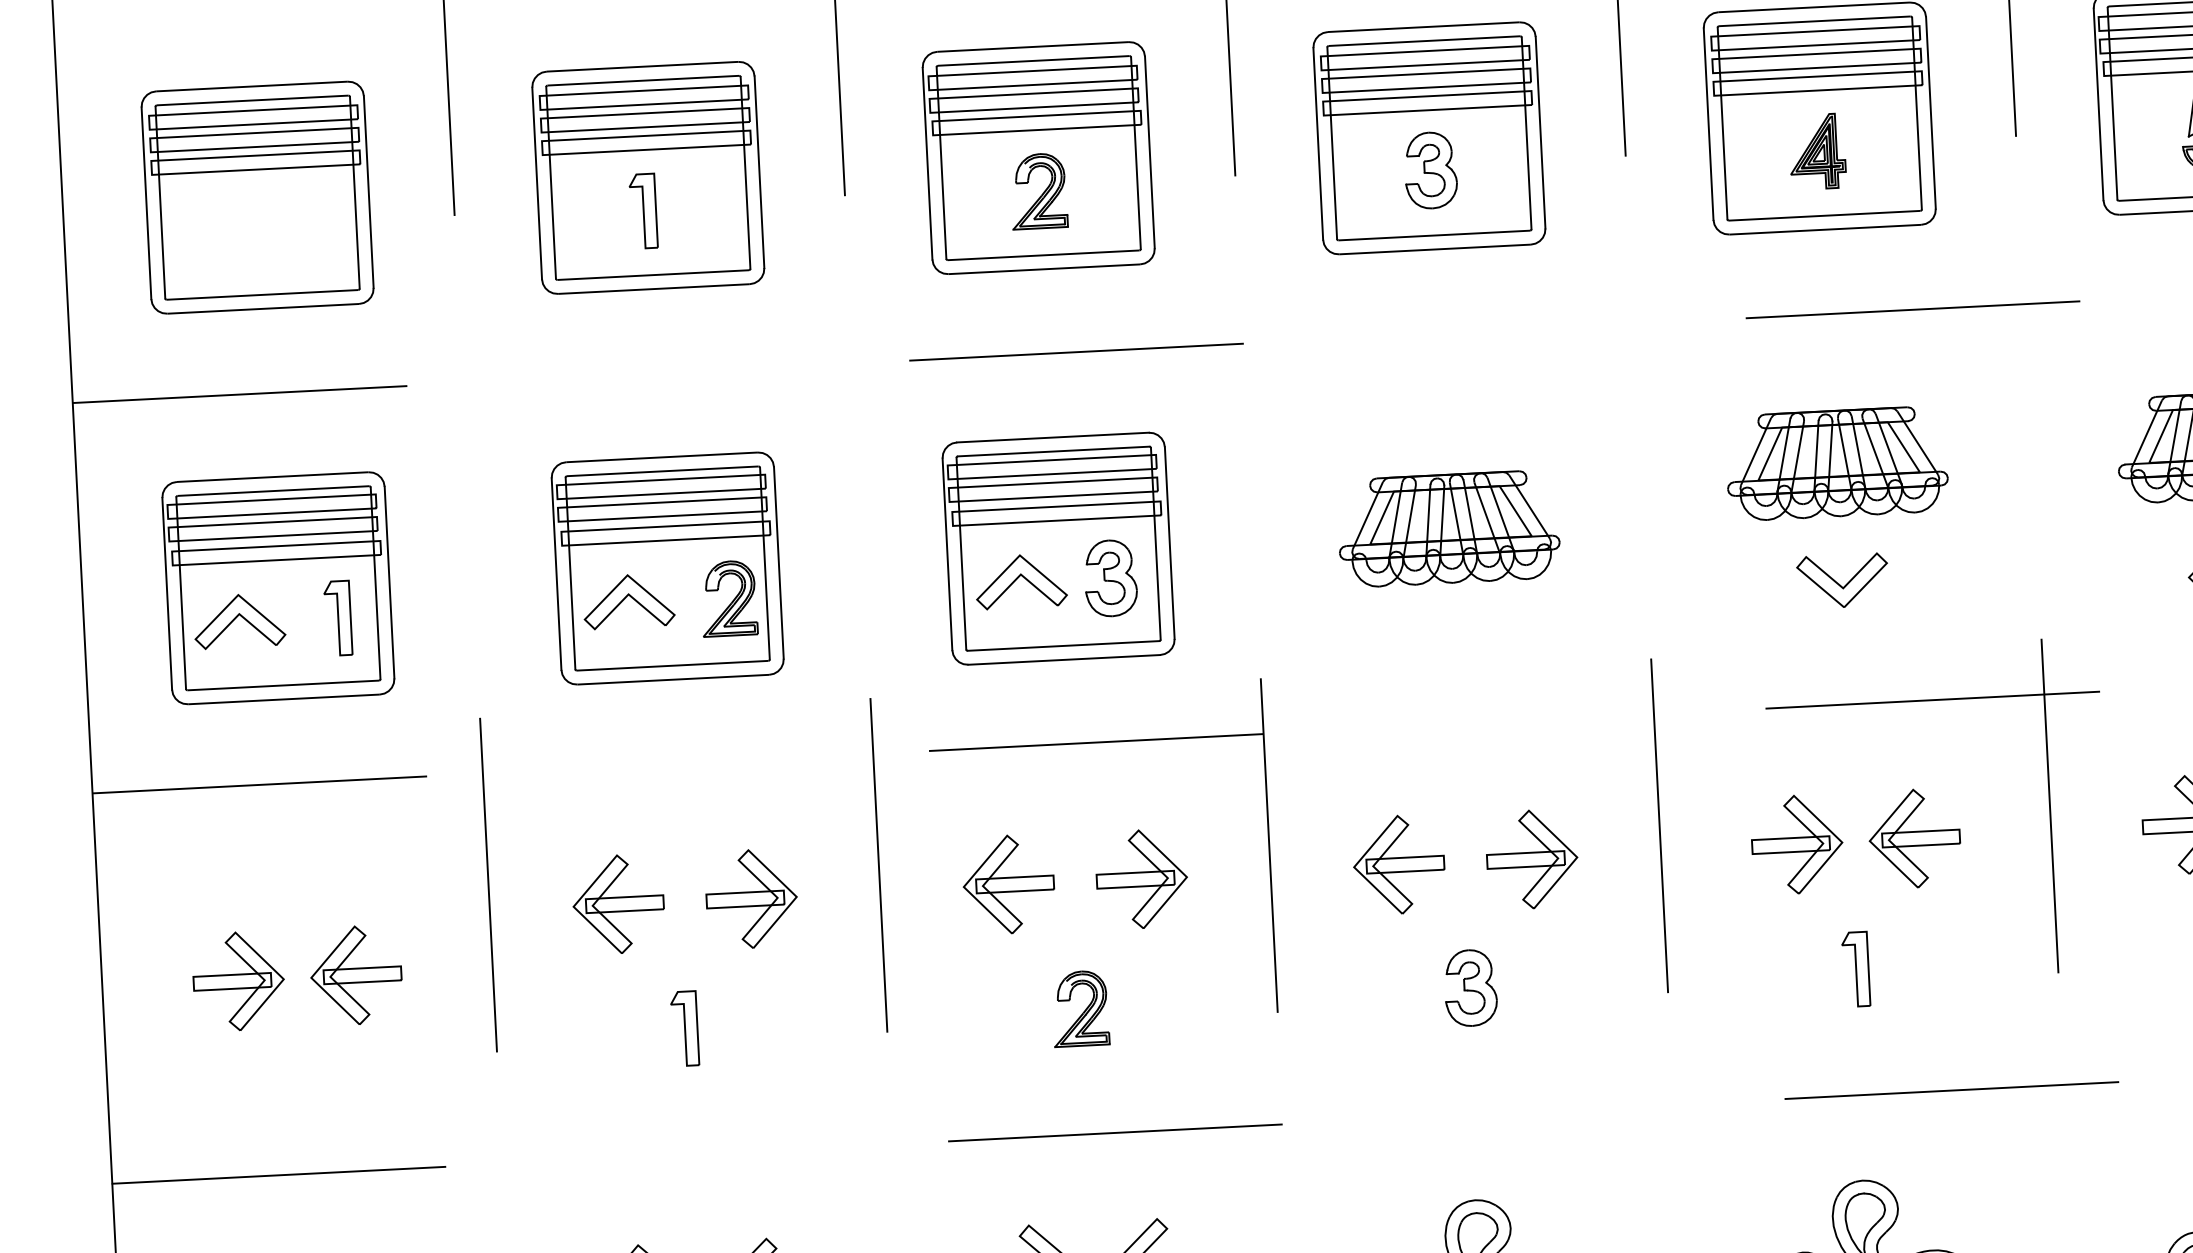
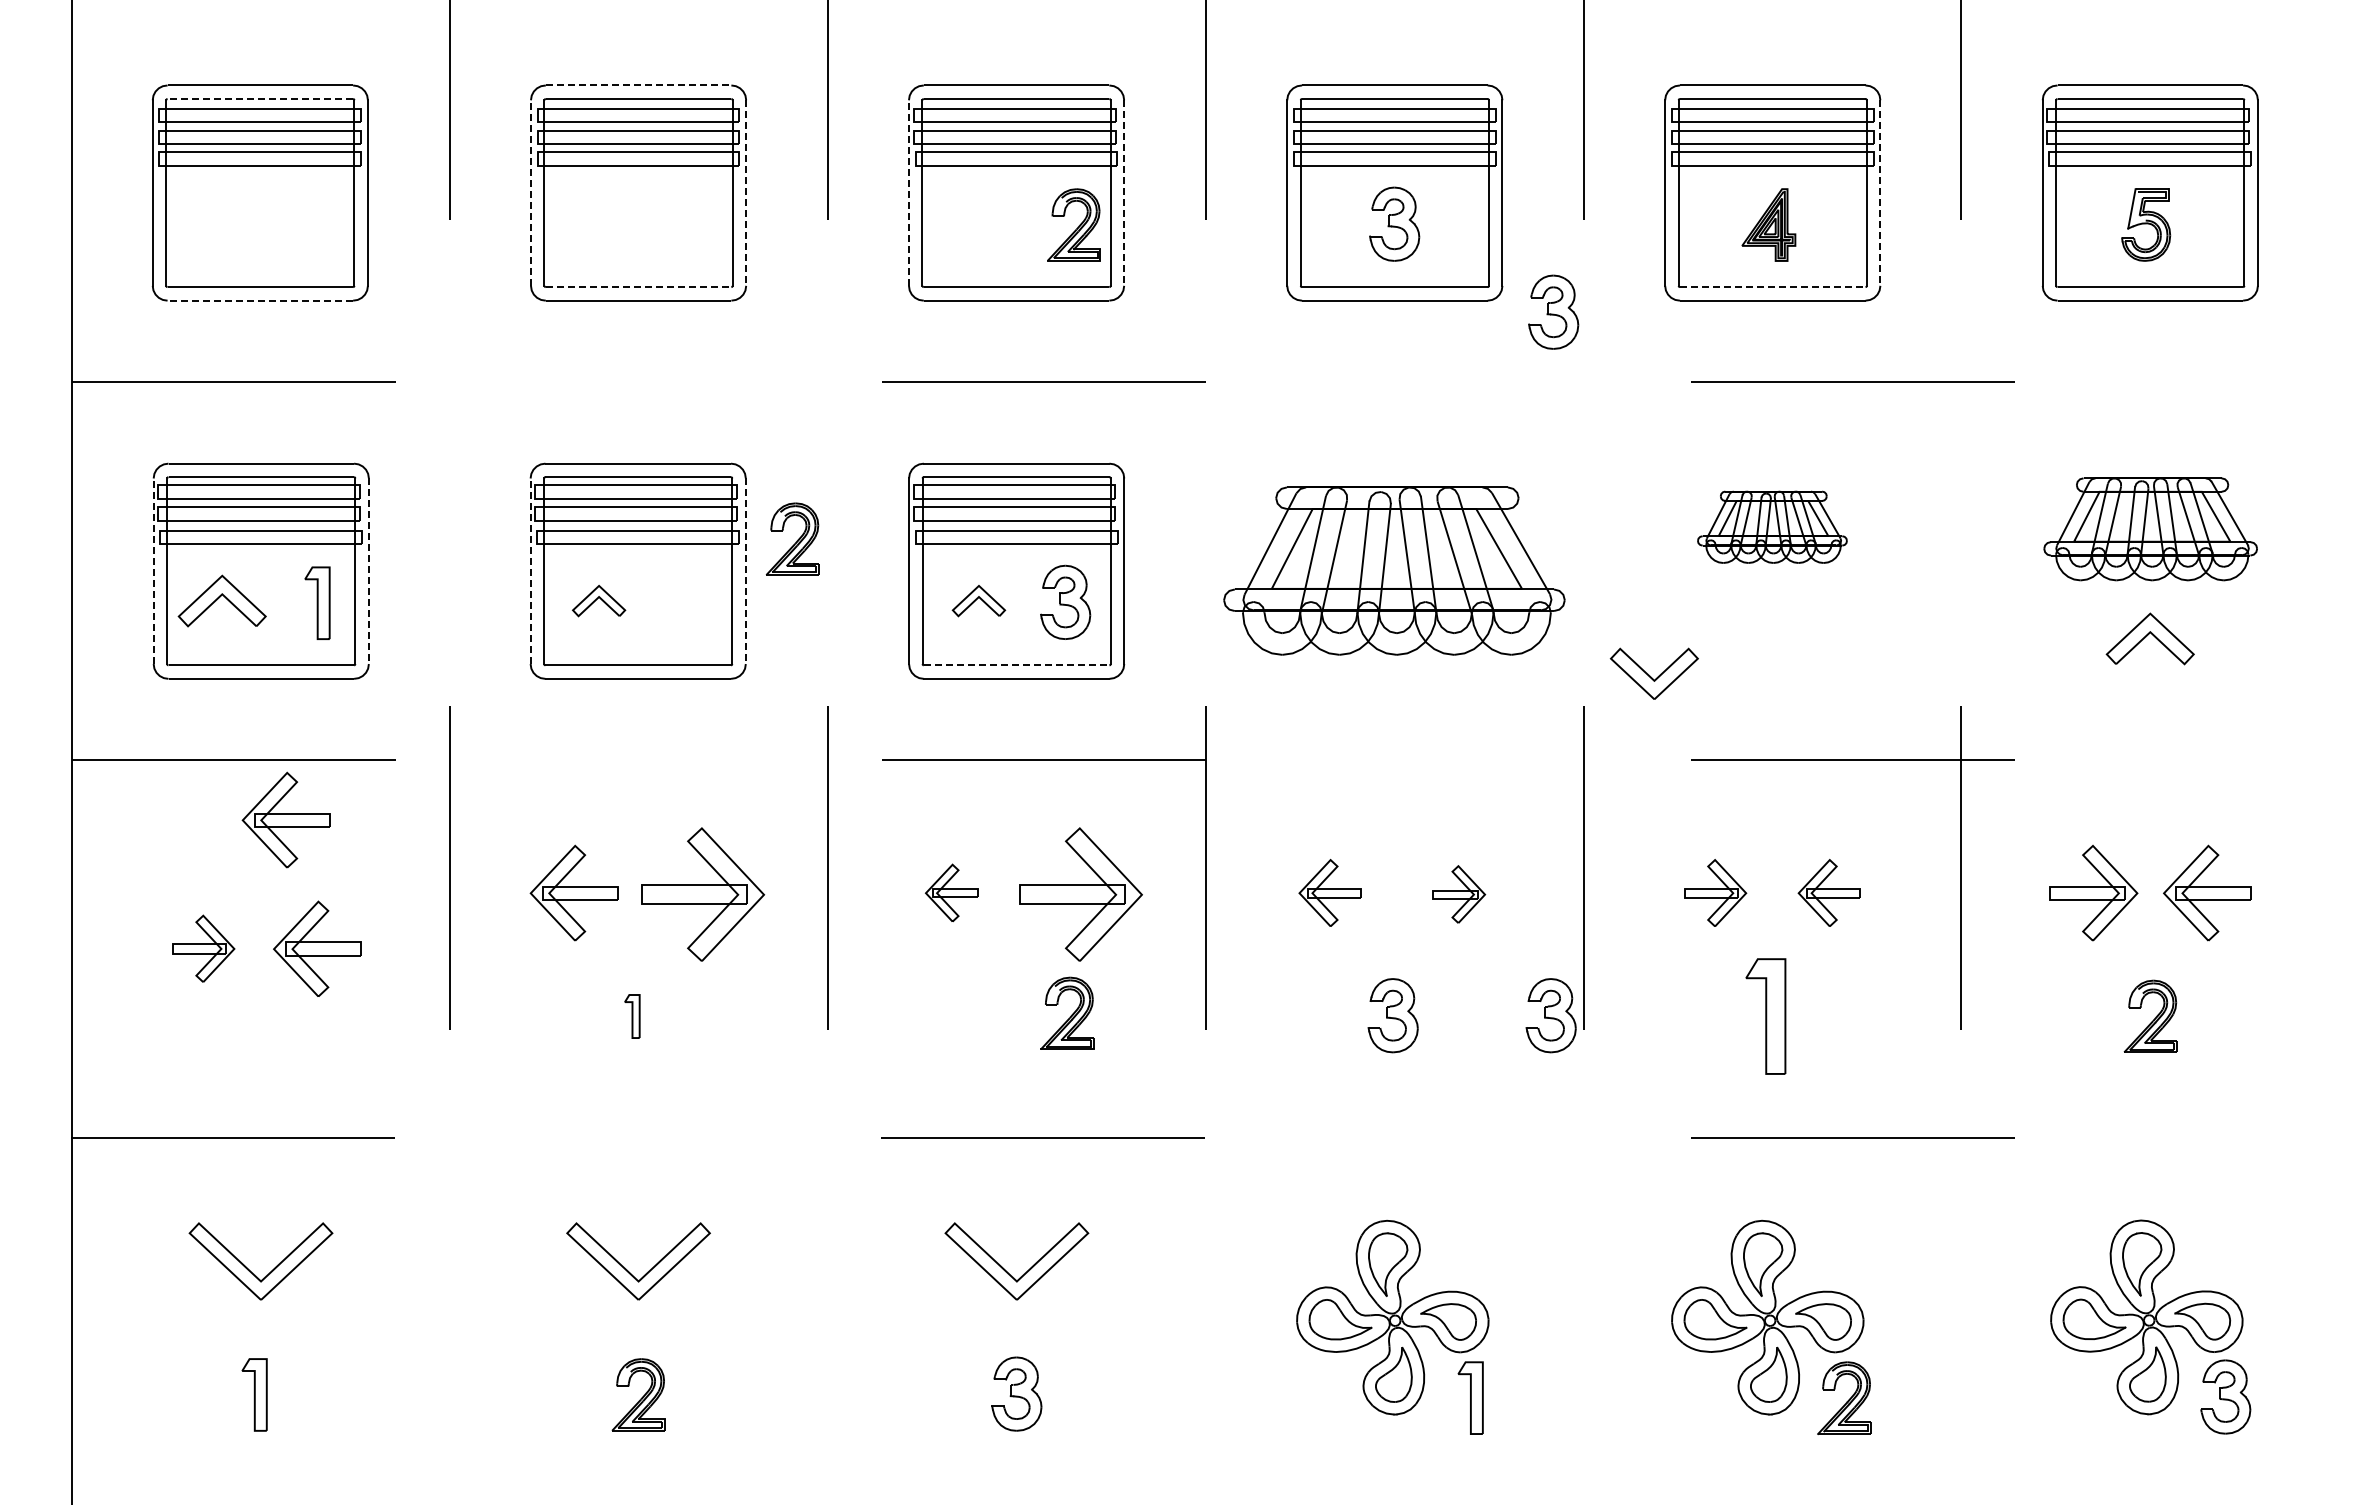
line: (642, 66) -> (638, 85), solid -> dashed
line: (252, 99) -> (260, 98), solid -> dashed
line: (1931, 113) -> (1880, 193), solid -> dashed
line: (1150, 152) -> (1124, 193), solid -> dashed
line: (927, 164) -> (908, 193), solid -> dashed
line: (759, 172) -> (746, 193), solid -> dashed
line: (536, 183) -> (530, 193), solid -> dashed
part: (1038, 190) -> (1073, 224), moved
part: (643, 210) -> (632, 224), removed
line: (1824, 216) -> (1772, 287), solid -> dashed
part: (1599, 252) -> (1553, 311), added
line: (653, 275) -> (638, 287), solid -> dashed
line: (263, 308) -> (260, 300), solid -> dashed
part: (1837, 463) -> (1772, 527), size x0.7
part: (1448, 529) -> (1394, 571), size x1.6
line: (778, 563) -> (745, 571), solid -> dashed
line: (556, 574) -> (530, 571), solid -> dashed
part: (1020, 580) -> (978, 600), size x0.6
part: (1841, 580) -> (1653, 673), moved
line: (389, 582) -> (368, 571), solid -> dashed
line: (167, 594) -> (153, 571), solid -> dashed
part: (728, 597) -> (792, 538), moved
part: (628, 600) -> (598, 600), size x0.6
line: (1063, 646) -> (1016, 665), solid -> dashed
part: (1913, 838) -> (1828, 892), size x0.7
part: (316, 843) -> (285, 819), added
part: (1797, 843) -> (1715, 892), size x0.7
part: (1531, 859) -> (1458, 894), size x0.6
part: (1398, 864) -> (1329, 892), size x0.7
part: (1141, 879) -> (1080, 894), size x1.4
part: (1008, 883) -> (951, 892), size x0.6
part: (752, 898) -> (703, 894), size x1.4
part: (1856, 969) -> (1766, 1016), size x1.6
part: (1633, 979) -> (1550, 1015), added
part: (238, 980) -> (203, 948), size x0.7
part: (1080, 1007) -> (1067, 1012), moved
part: (685, 1028) -> (632, 1016), size x0.6

